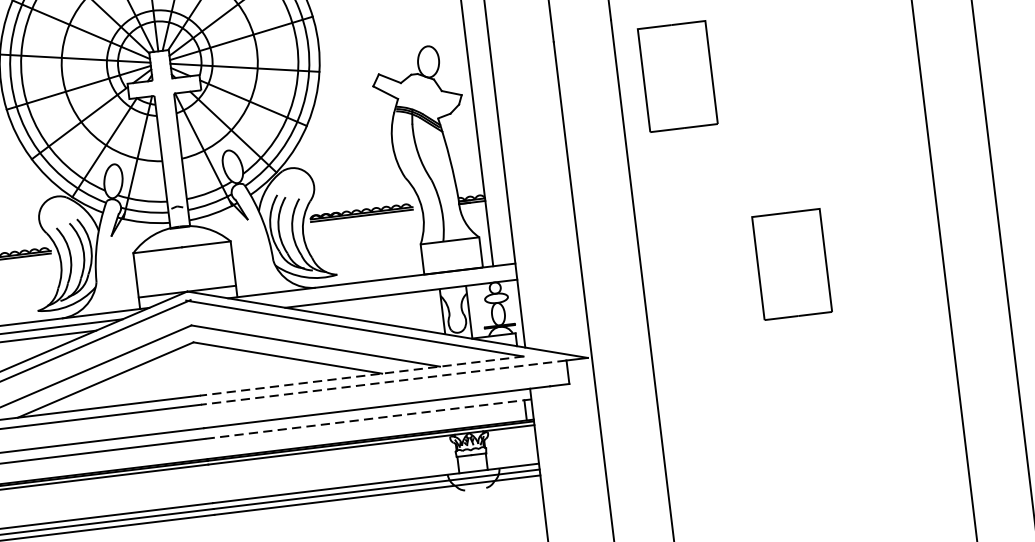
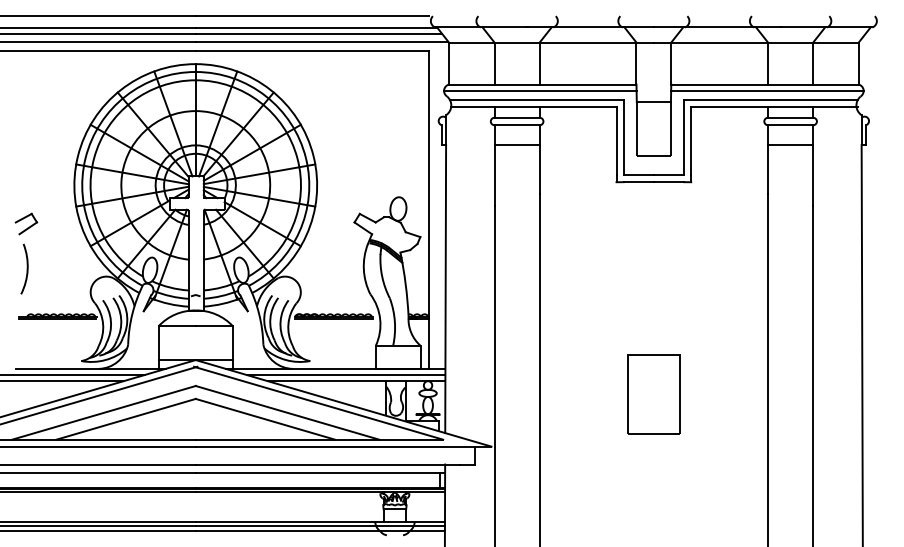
part: (677, 76) -> (584, 242), removed
line: (387, 287) -> (346, 375), added
line: (361, 375) -> (319, 439), dashed -> solid
line: (383, 382) -> (335, 446), dashed -> solid
line: (368, 418) -> (320, 472), dashed -> solid

